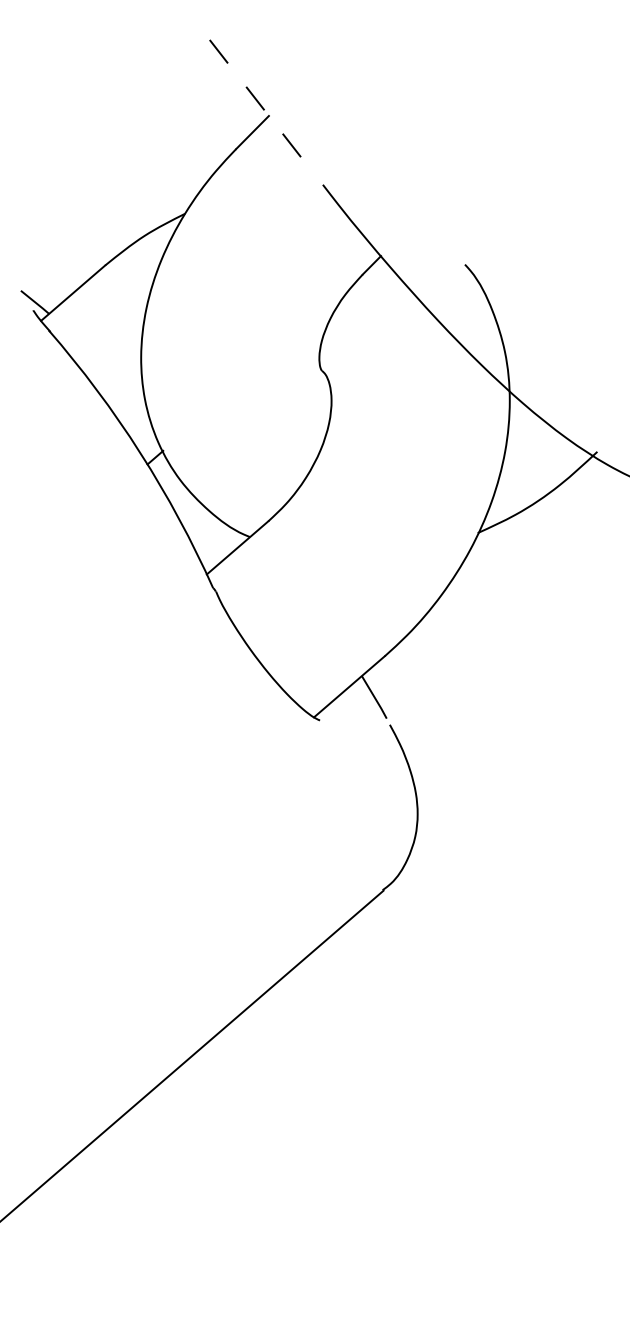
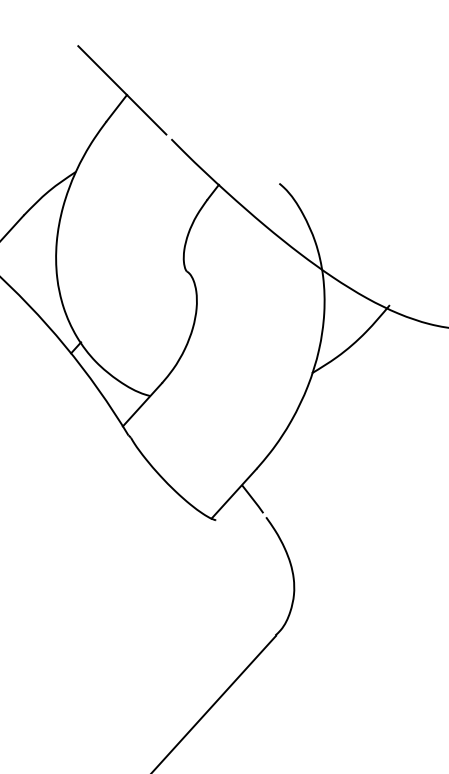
line: (263, 109) -> (122, 90), dashed -> solid

